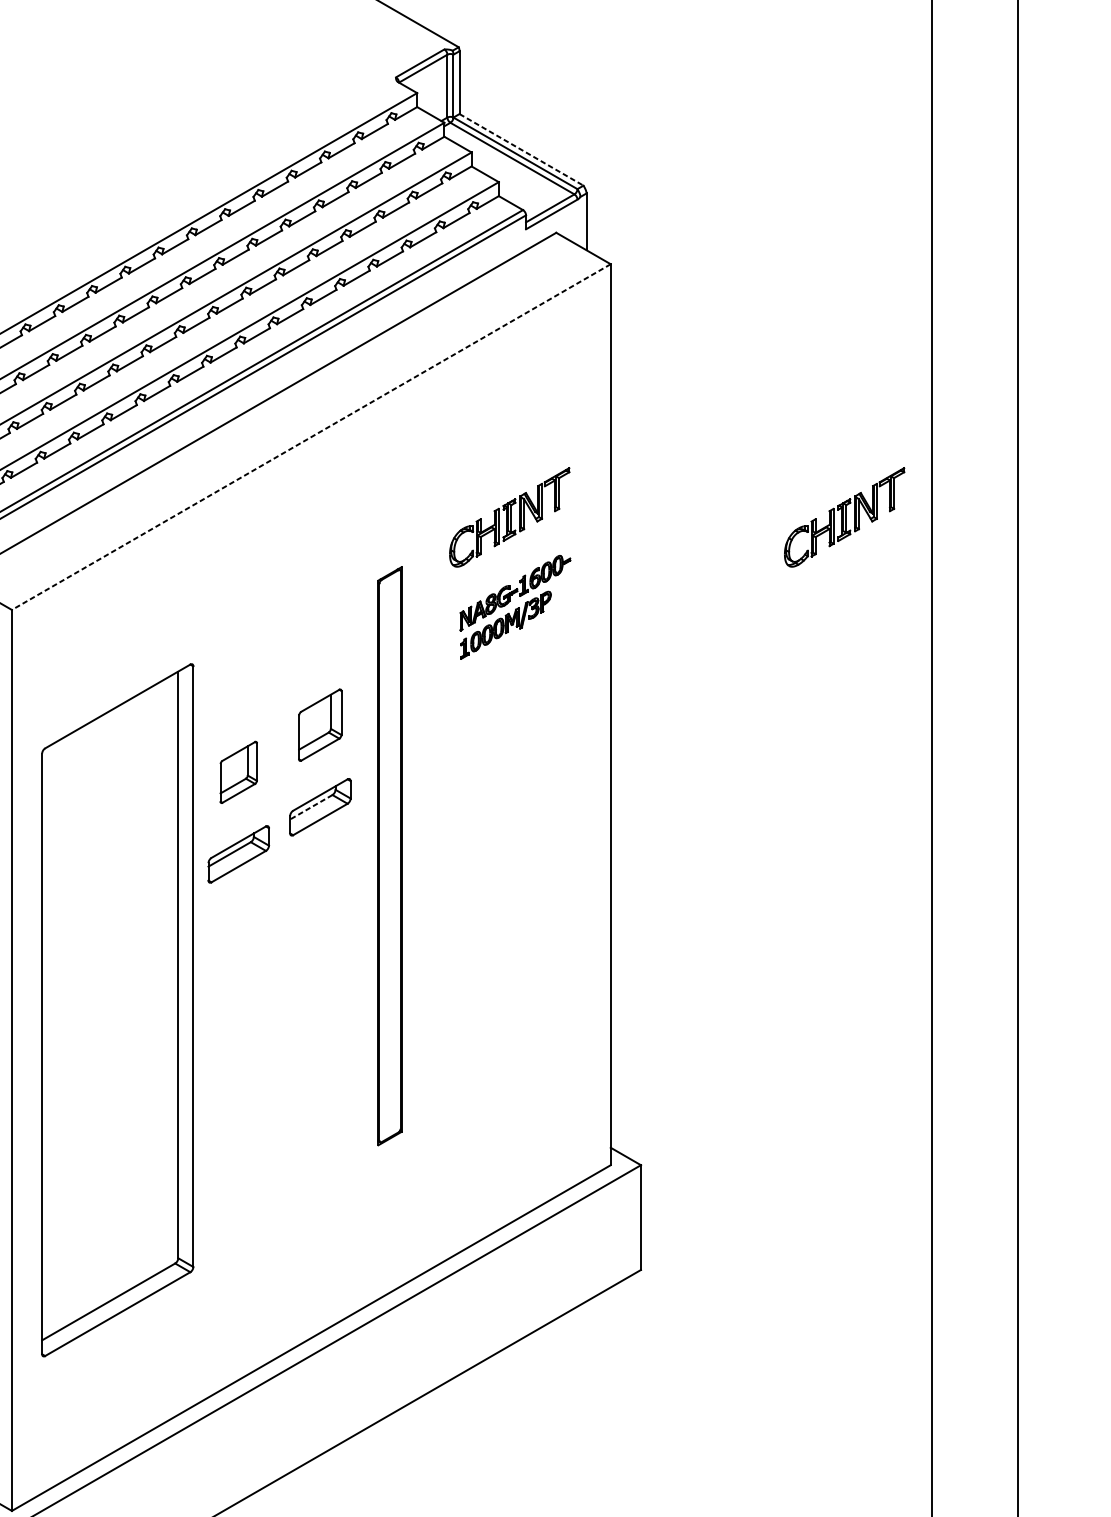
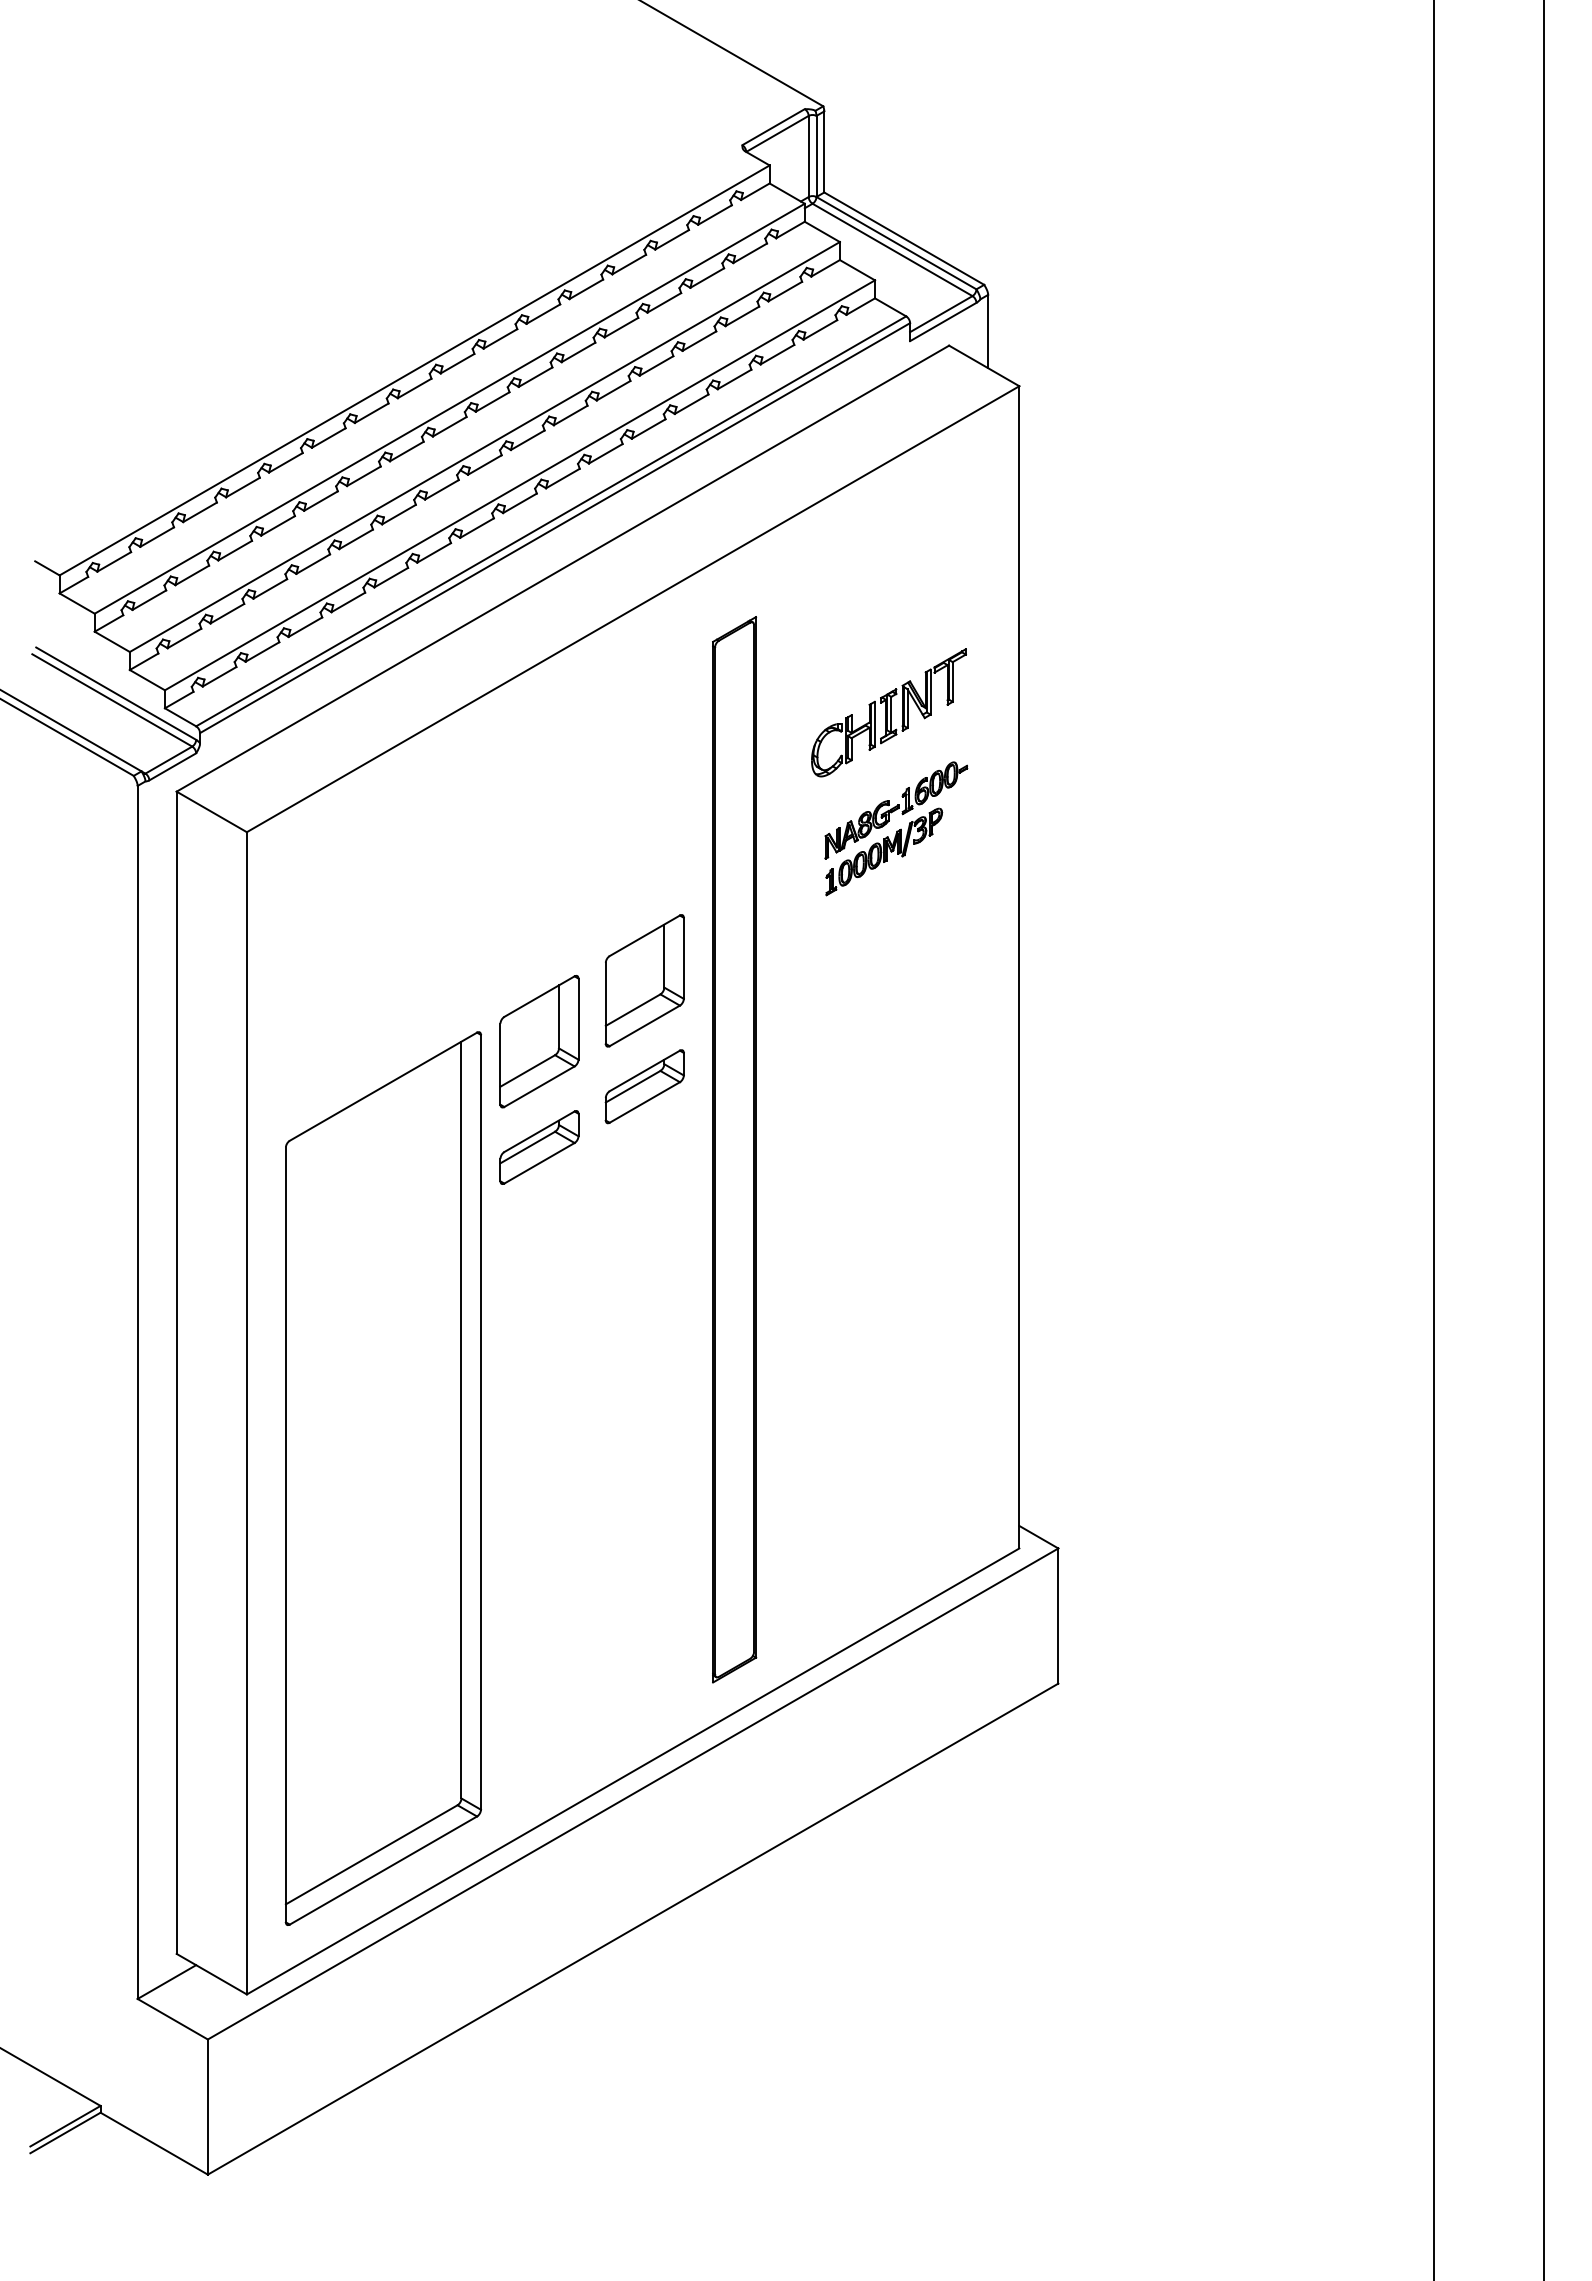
line: (521, 149) -> (904, 238), dashed -> solid
line: (311, 437) -> (633, 609), dashed -> solid
part: (844, 517) -> (1320, 712), removed
part: (320, 724) -> (644, 980), size x1.43
part: (238, 772) -> (539, 1041), size x1.67
line: (311, 807) -> (633, 1086), dashed -> solid
part: (389, 855) -> (734, 1149), size x1.43
part: (117, 1010) -> (382, 1478), moved

